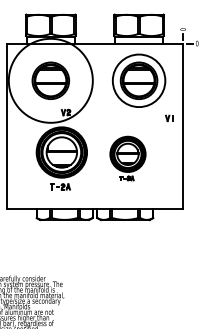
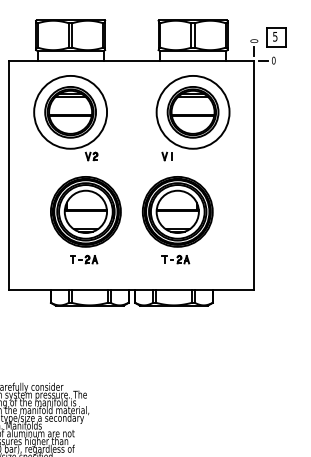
part: (199, 26) -> (276, 37), added
circle: (50, 80) -> (70, 111), size x0.62
part: (168, 118) -> (166, 156), moved
part: (127, 158) -> (177, 220), size x1.43

